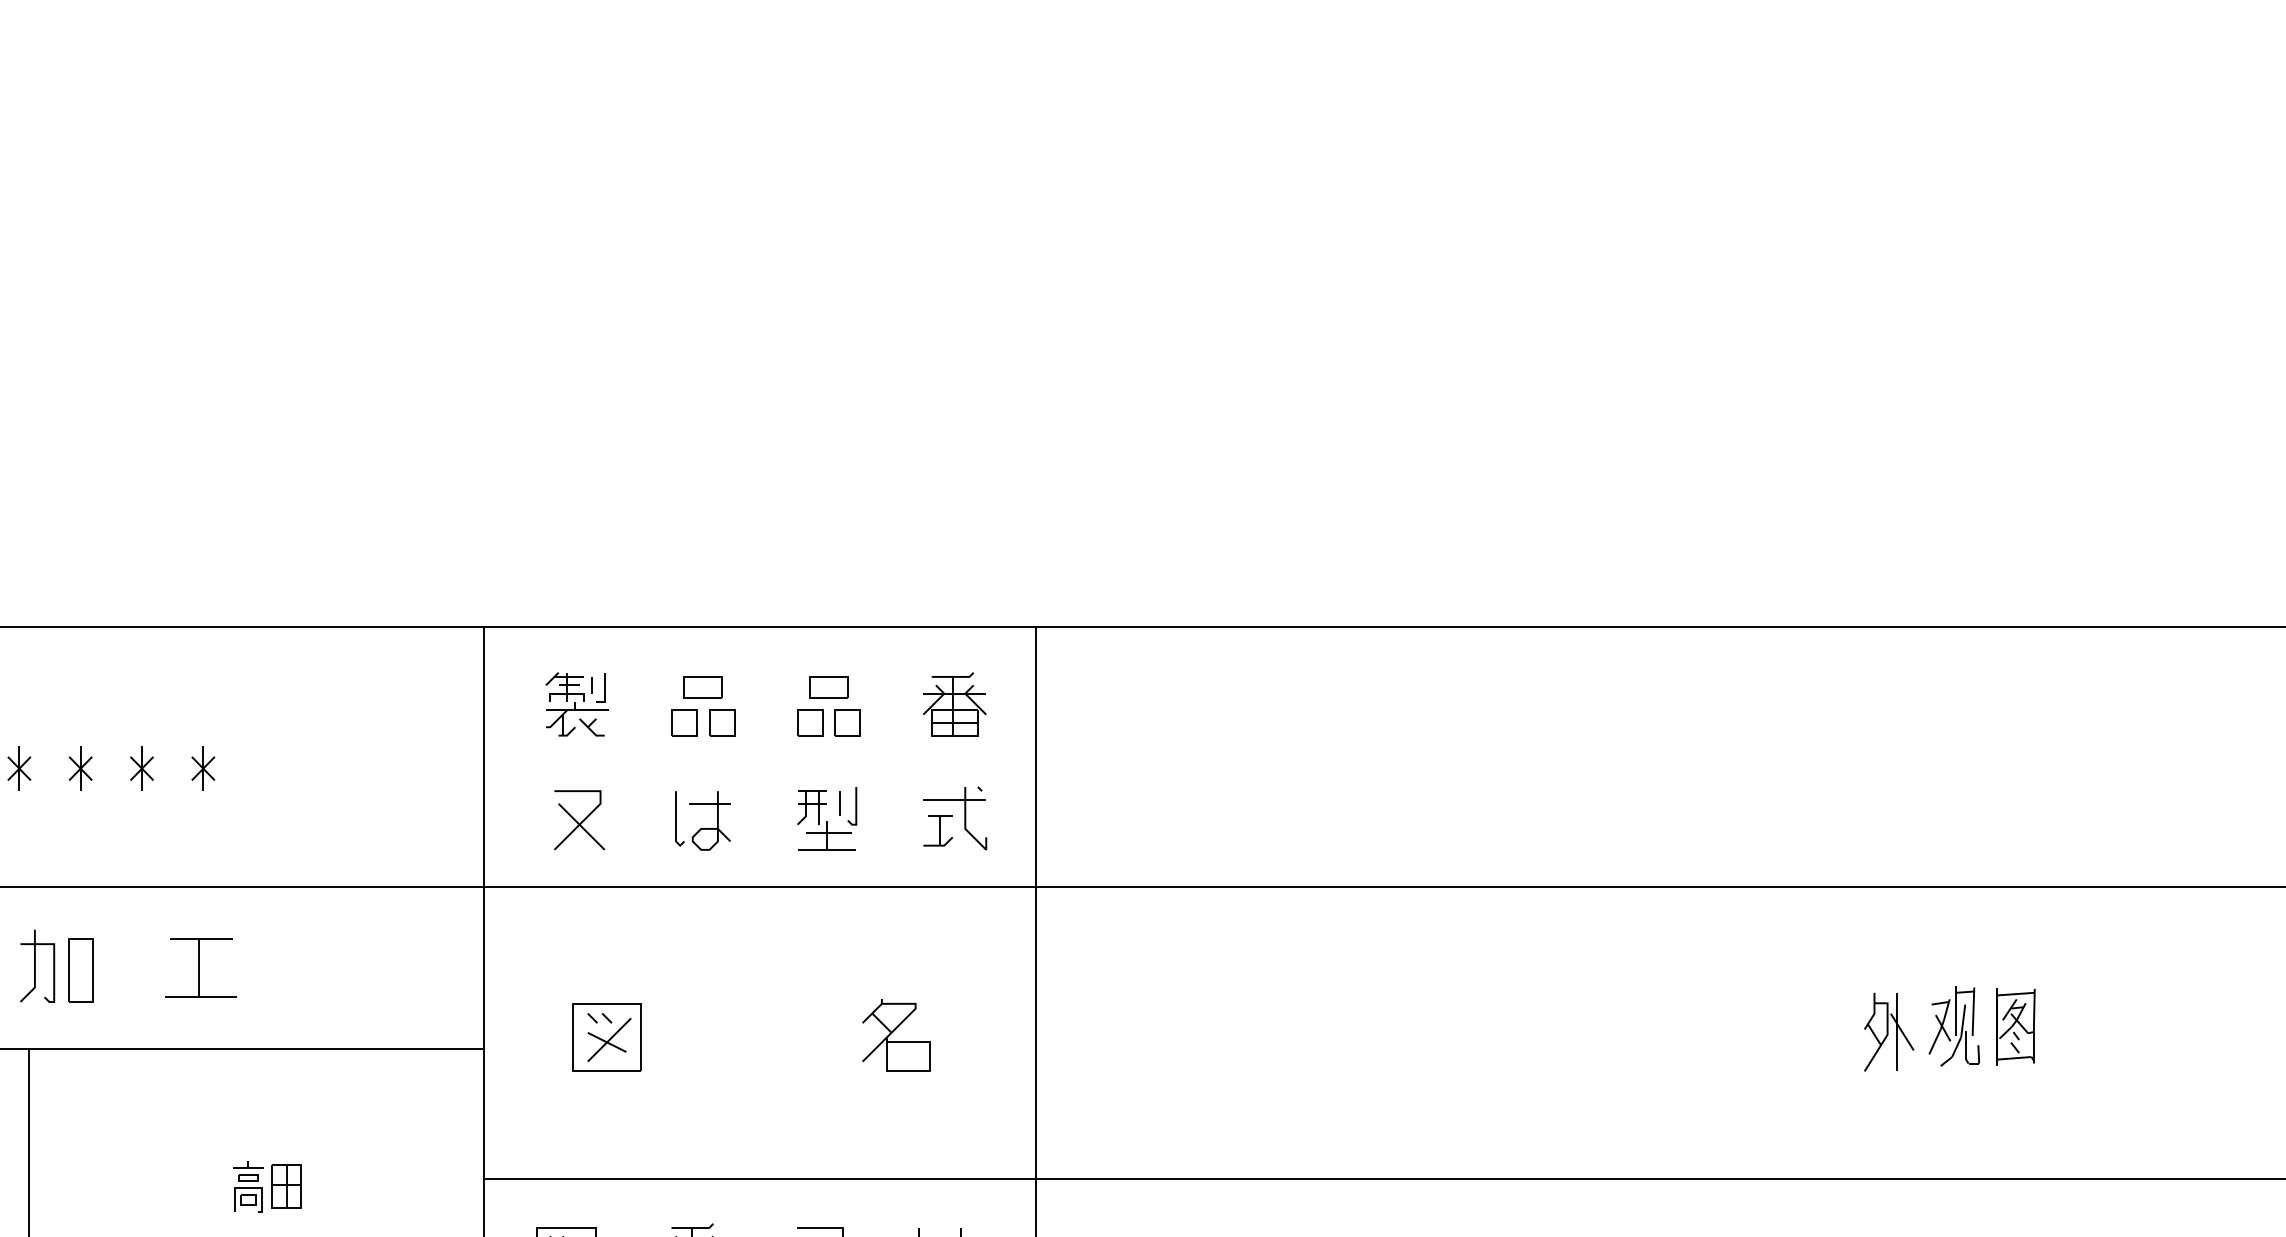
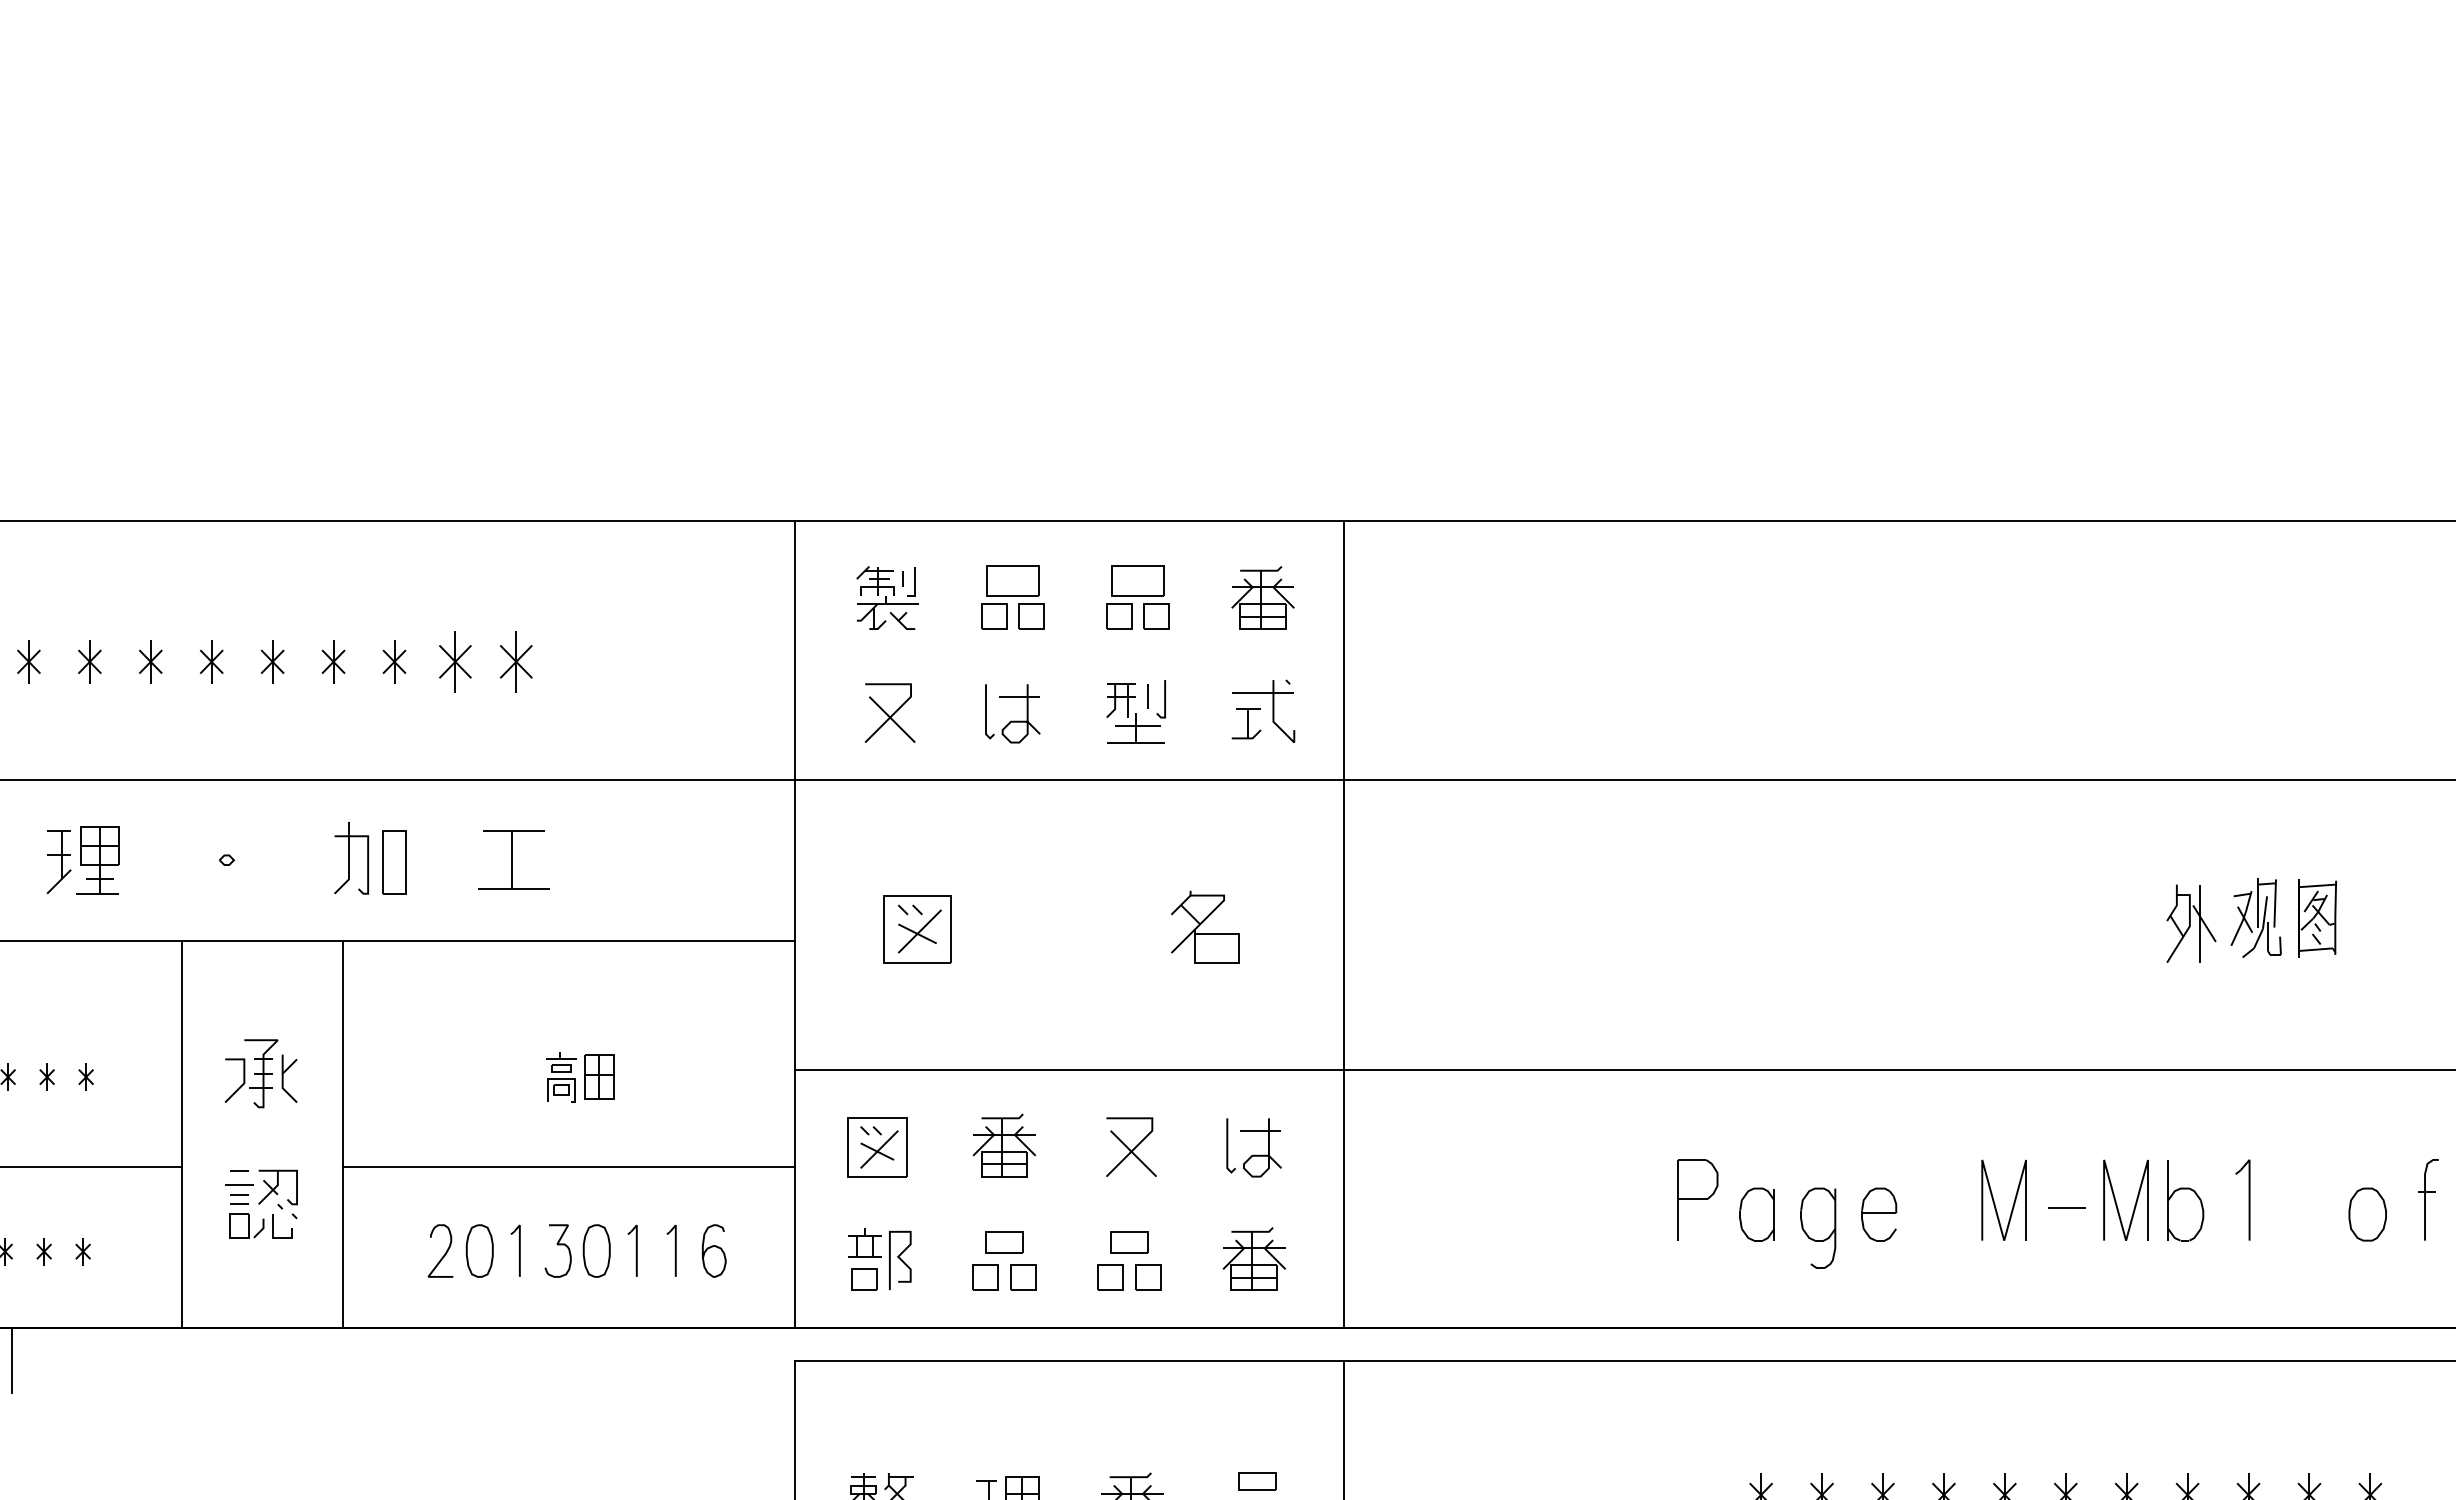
part: (702, 687) -> (1012, 581), size x1.4
part: (828, 687) -> (1137, 581), size x1.4
part: (142, 768) -> (455, 661), size x1.4
part: (203, 768) -> (516, 661), size x1.4

